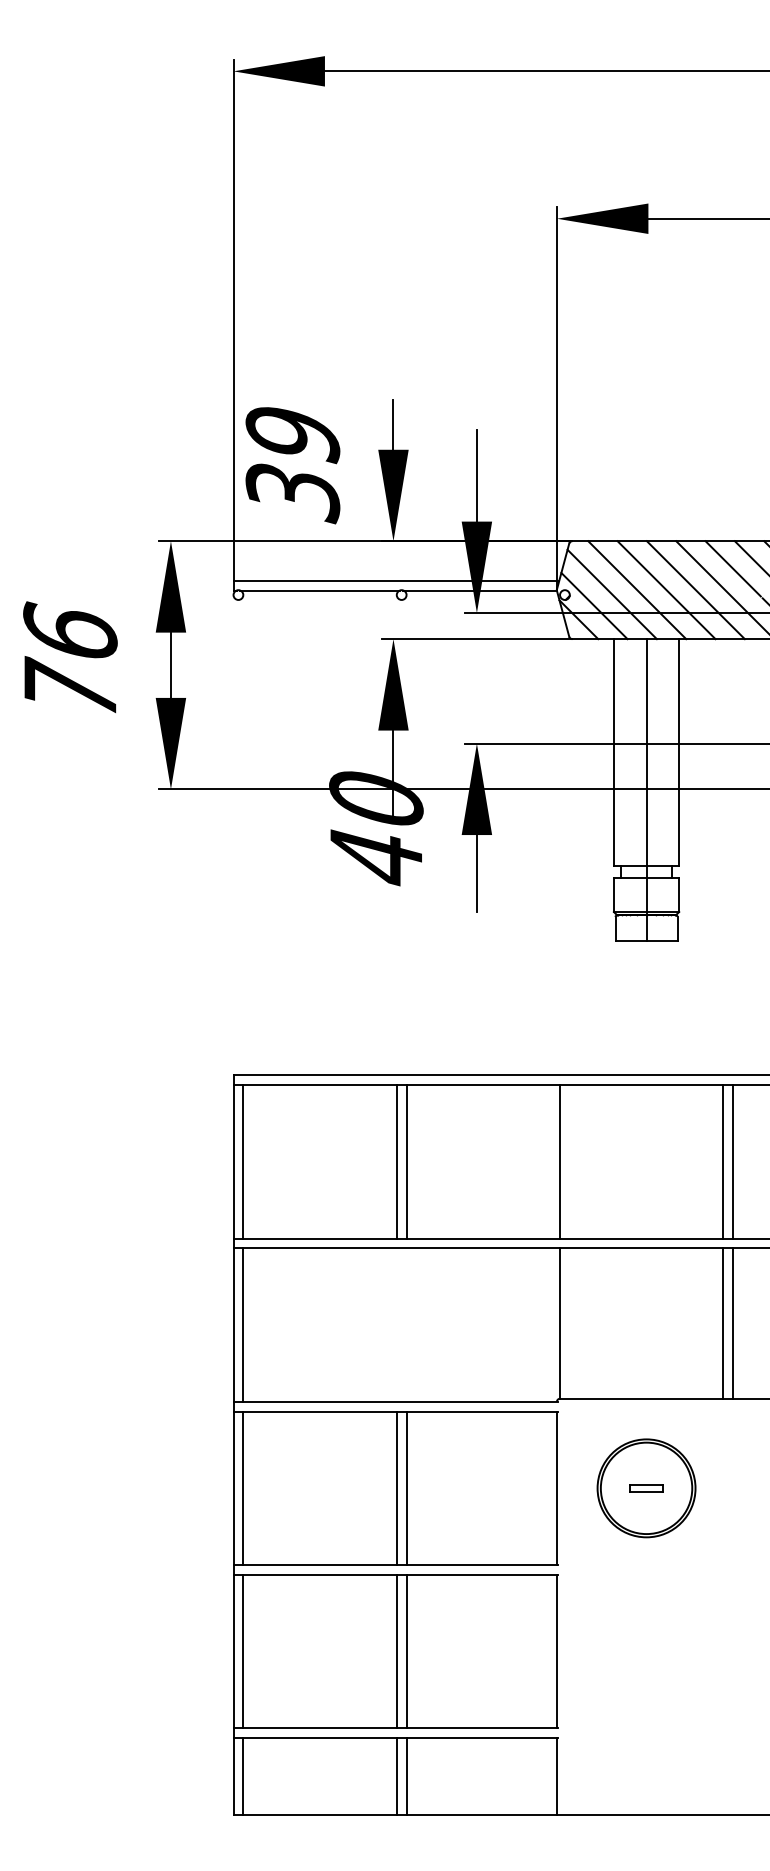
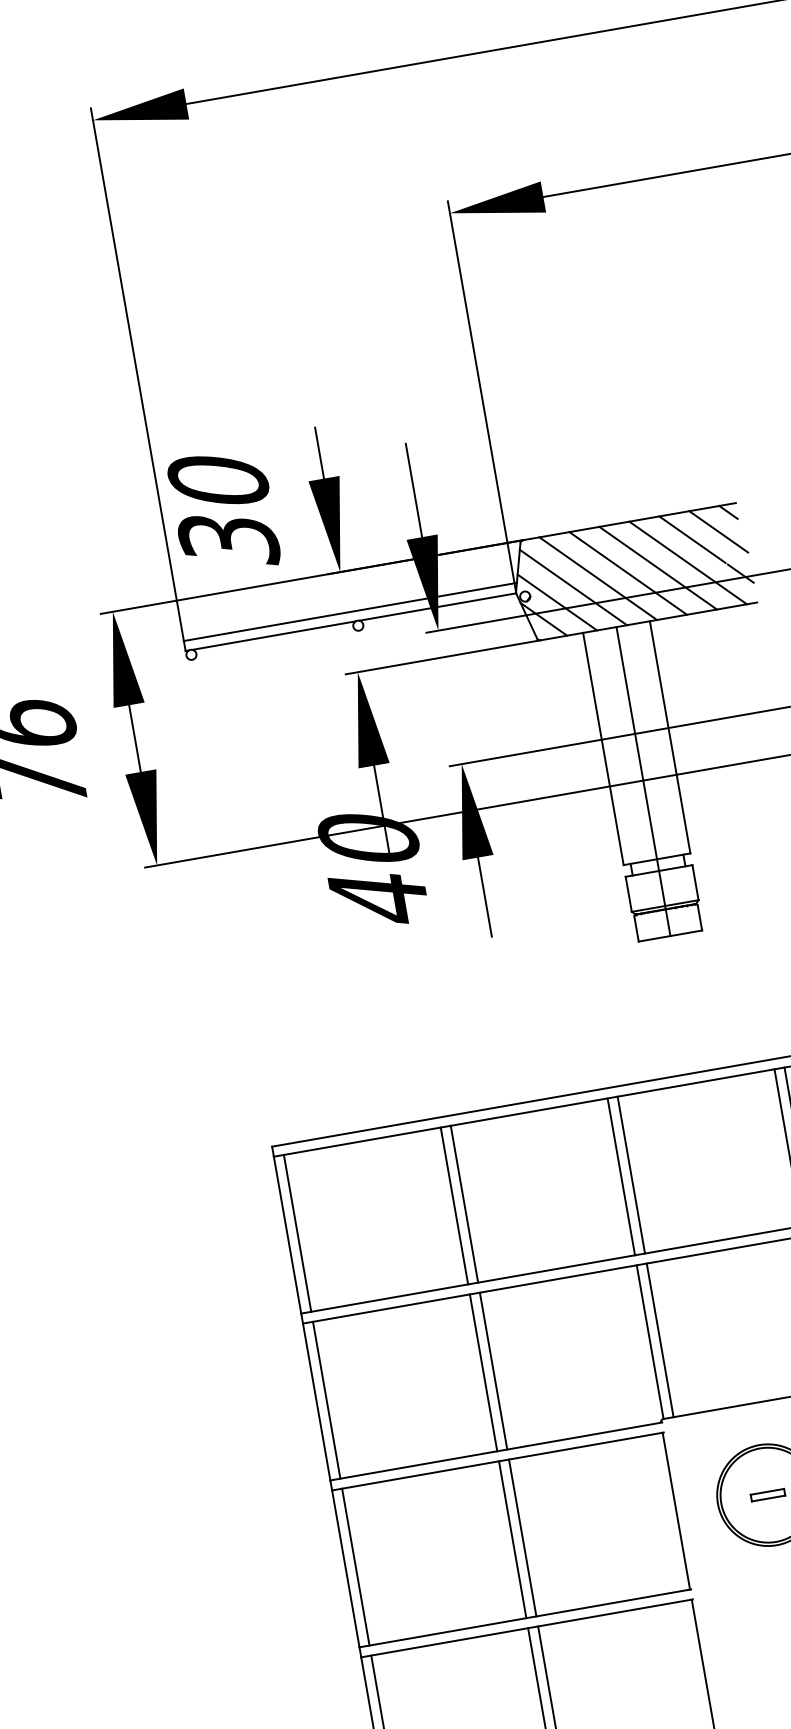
text: (292, 435) -> (218, 482), 39 -> 30
line: (569, 1161) -> (630, 1174), added
line: (569, 1323) -> (659, 1340), added
line: (396, 1324) -> (483, 1372), added
line: (406, 1324) -> (493, 1370), added

